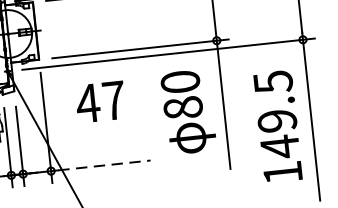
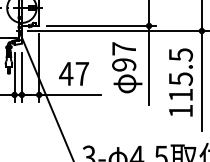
text: (182, 94) -> (124, 56), 80 -> 97
text: (99, 101) -> (73, 73), moved
text: (278, 134) -> (180, 87), 149.5 -> 115.5
line: (104, 164) -> (72, 94), dashed -> solid

